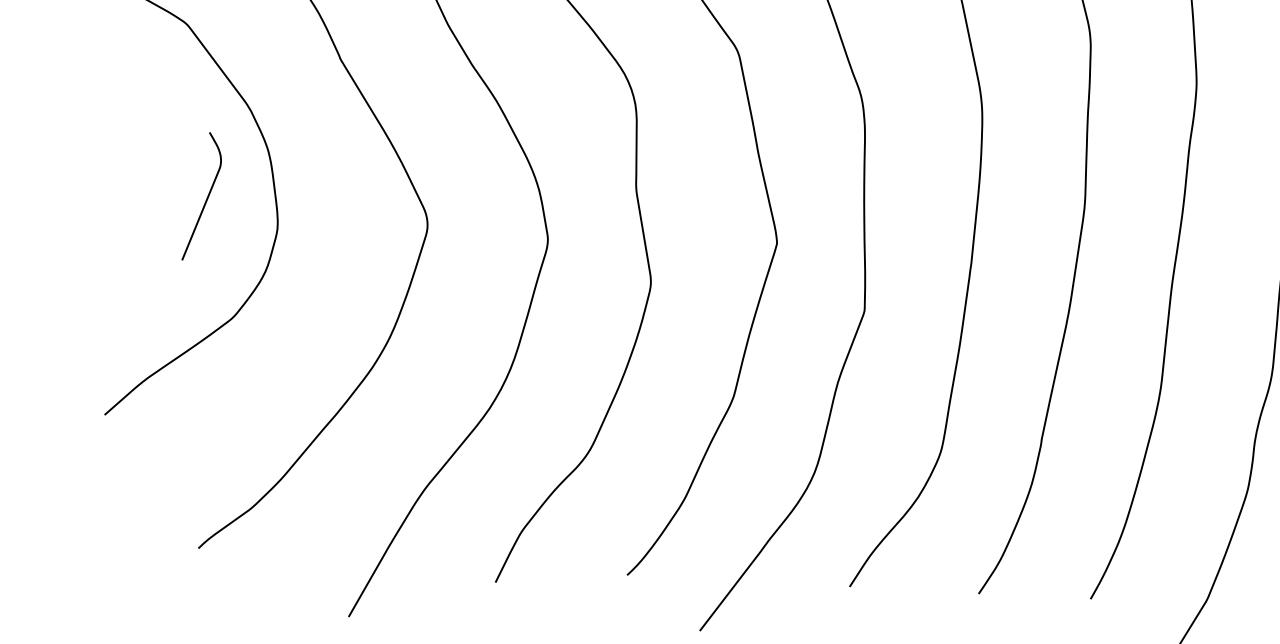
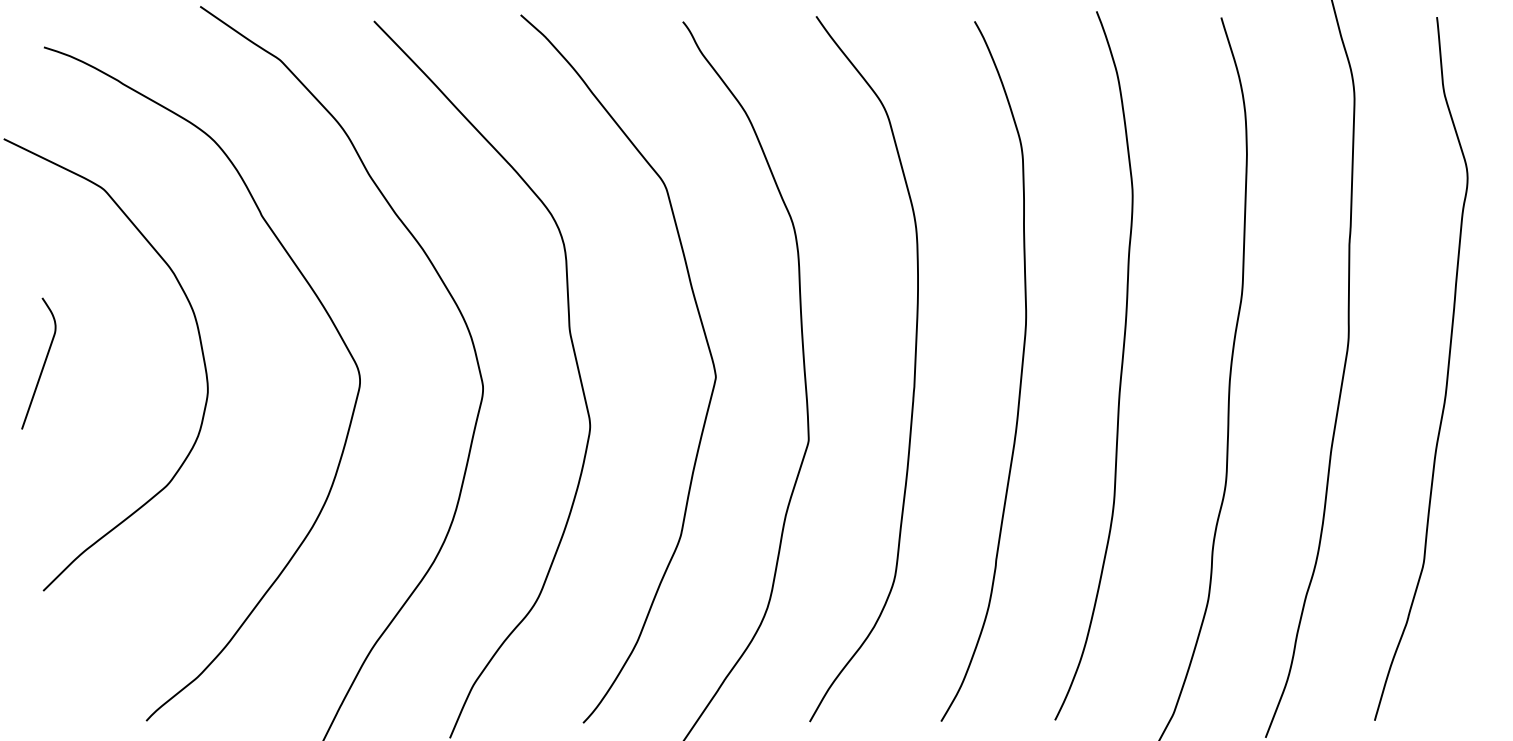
curve: (207, 196) -> (43, 363), moved

